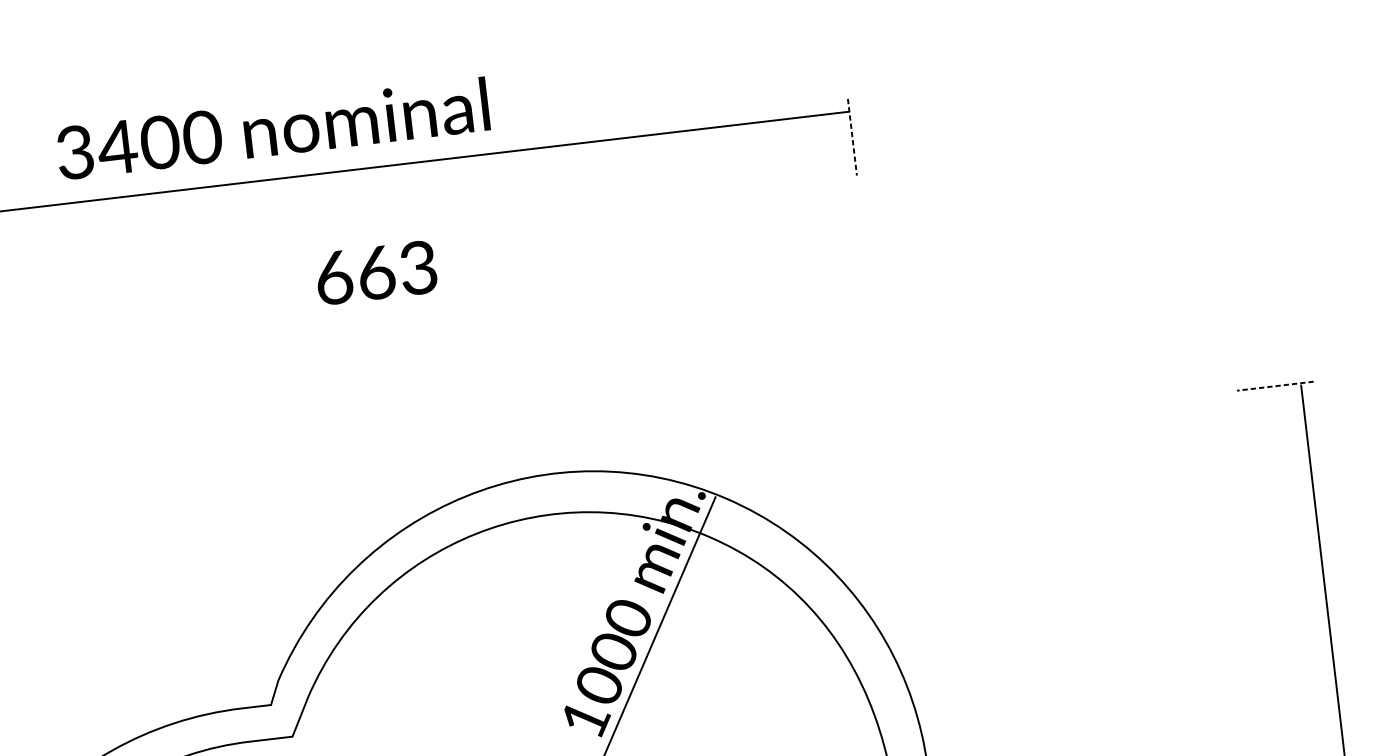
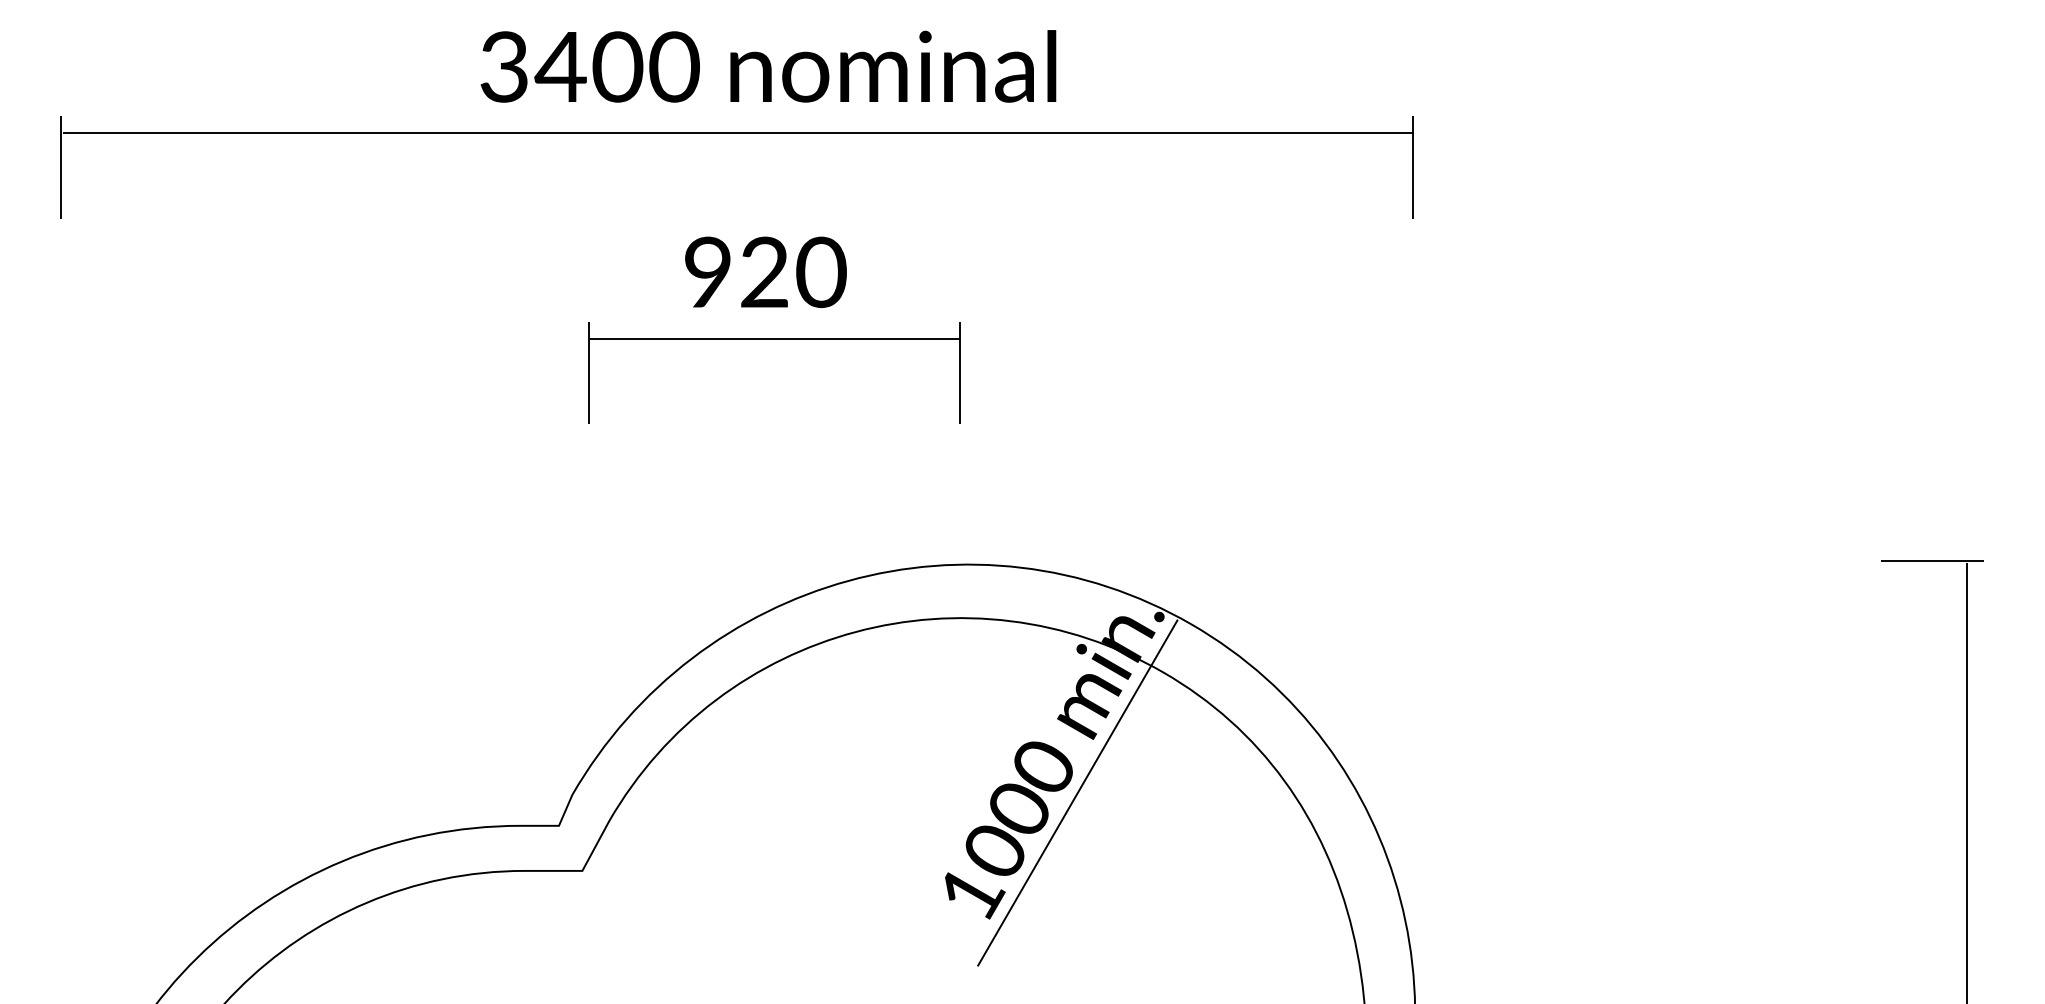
text: (272, 128) -> (768, 66), moved
line: (852, 137) -> (1413, 167), dashed -> solid
text: (376, 272) -> (765, 272), 663 -> 920
part: (389, 322) -> (774, 339), added
line: (1274, 386) -> (1931, 561), dashed -> solid

